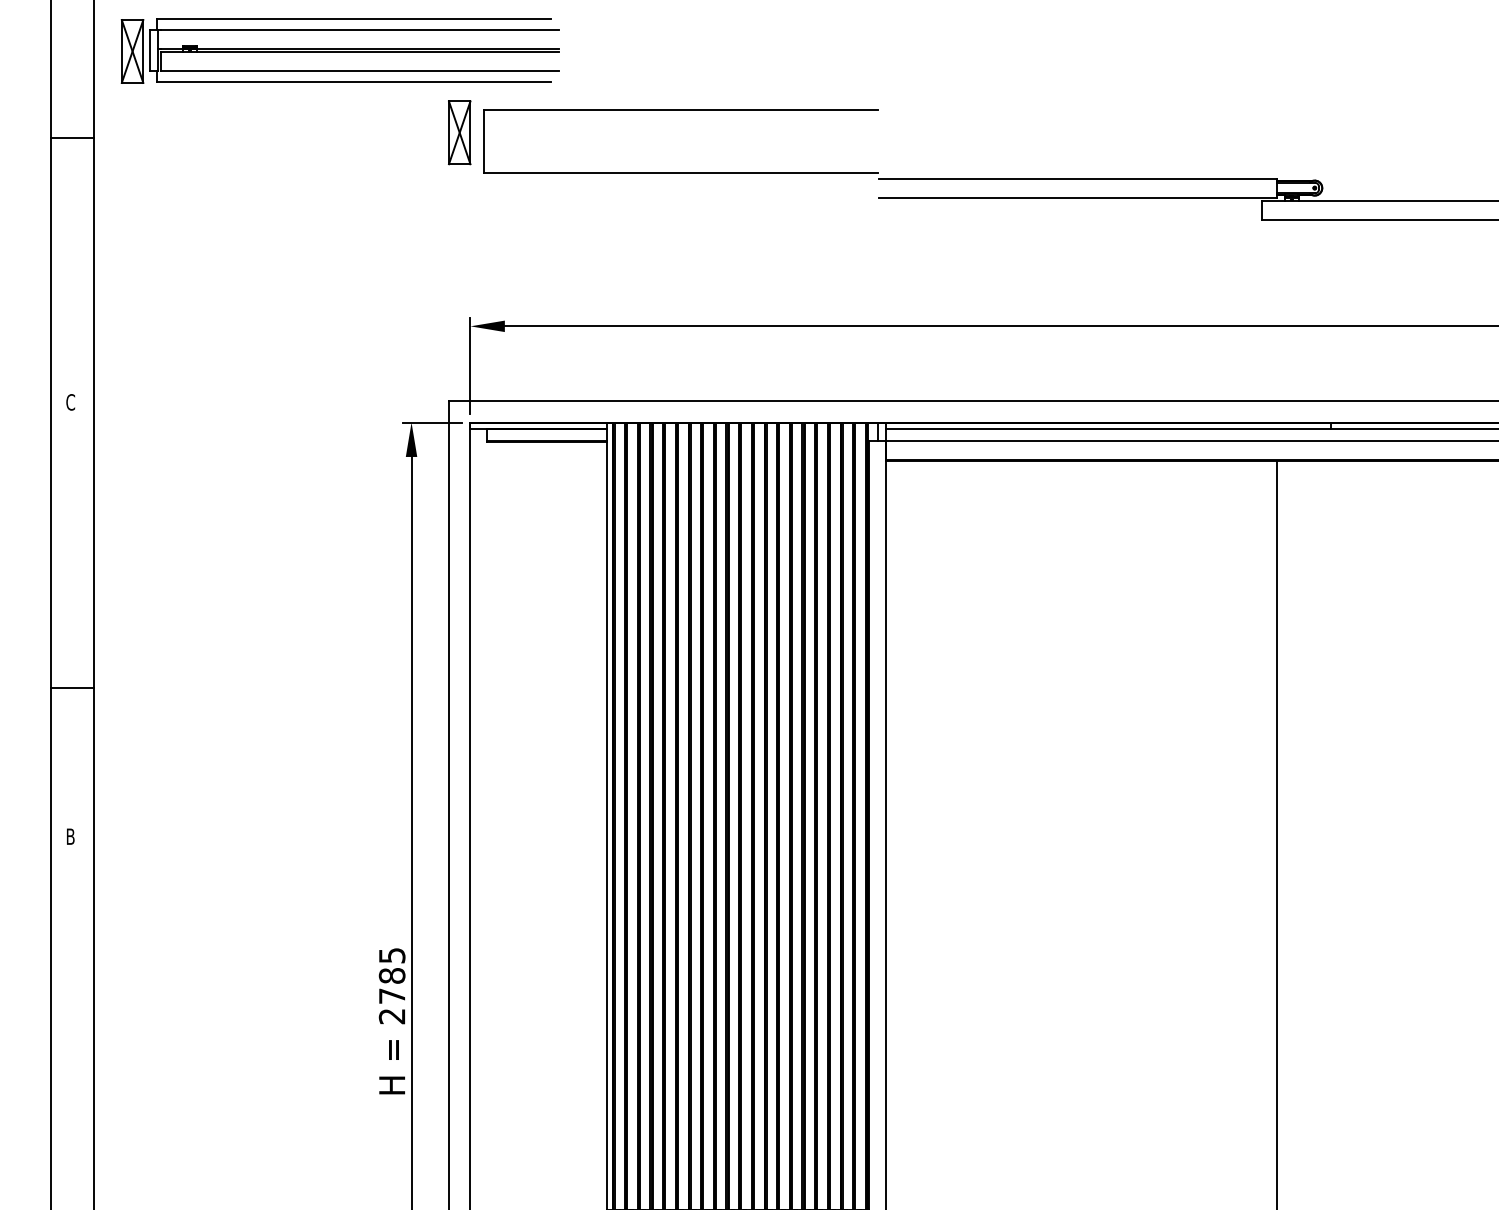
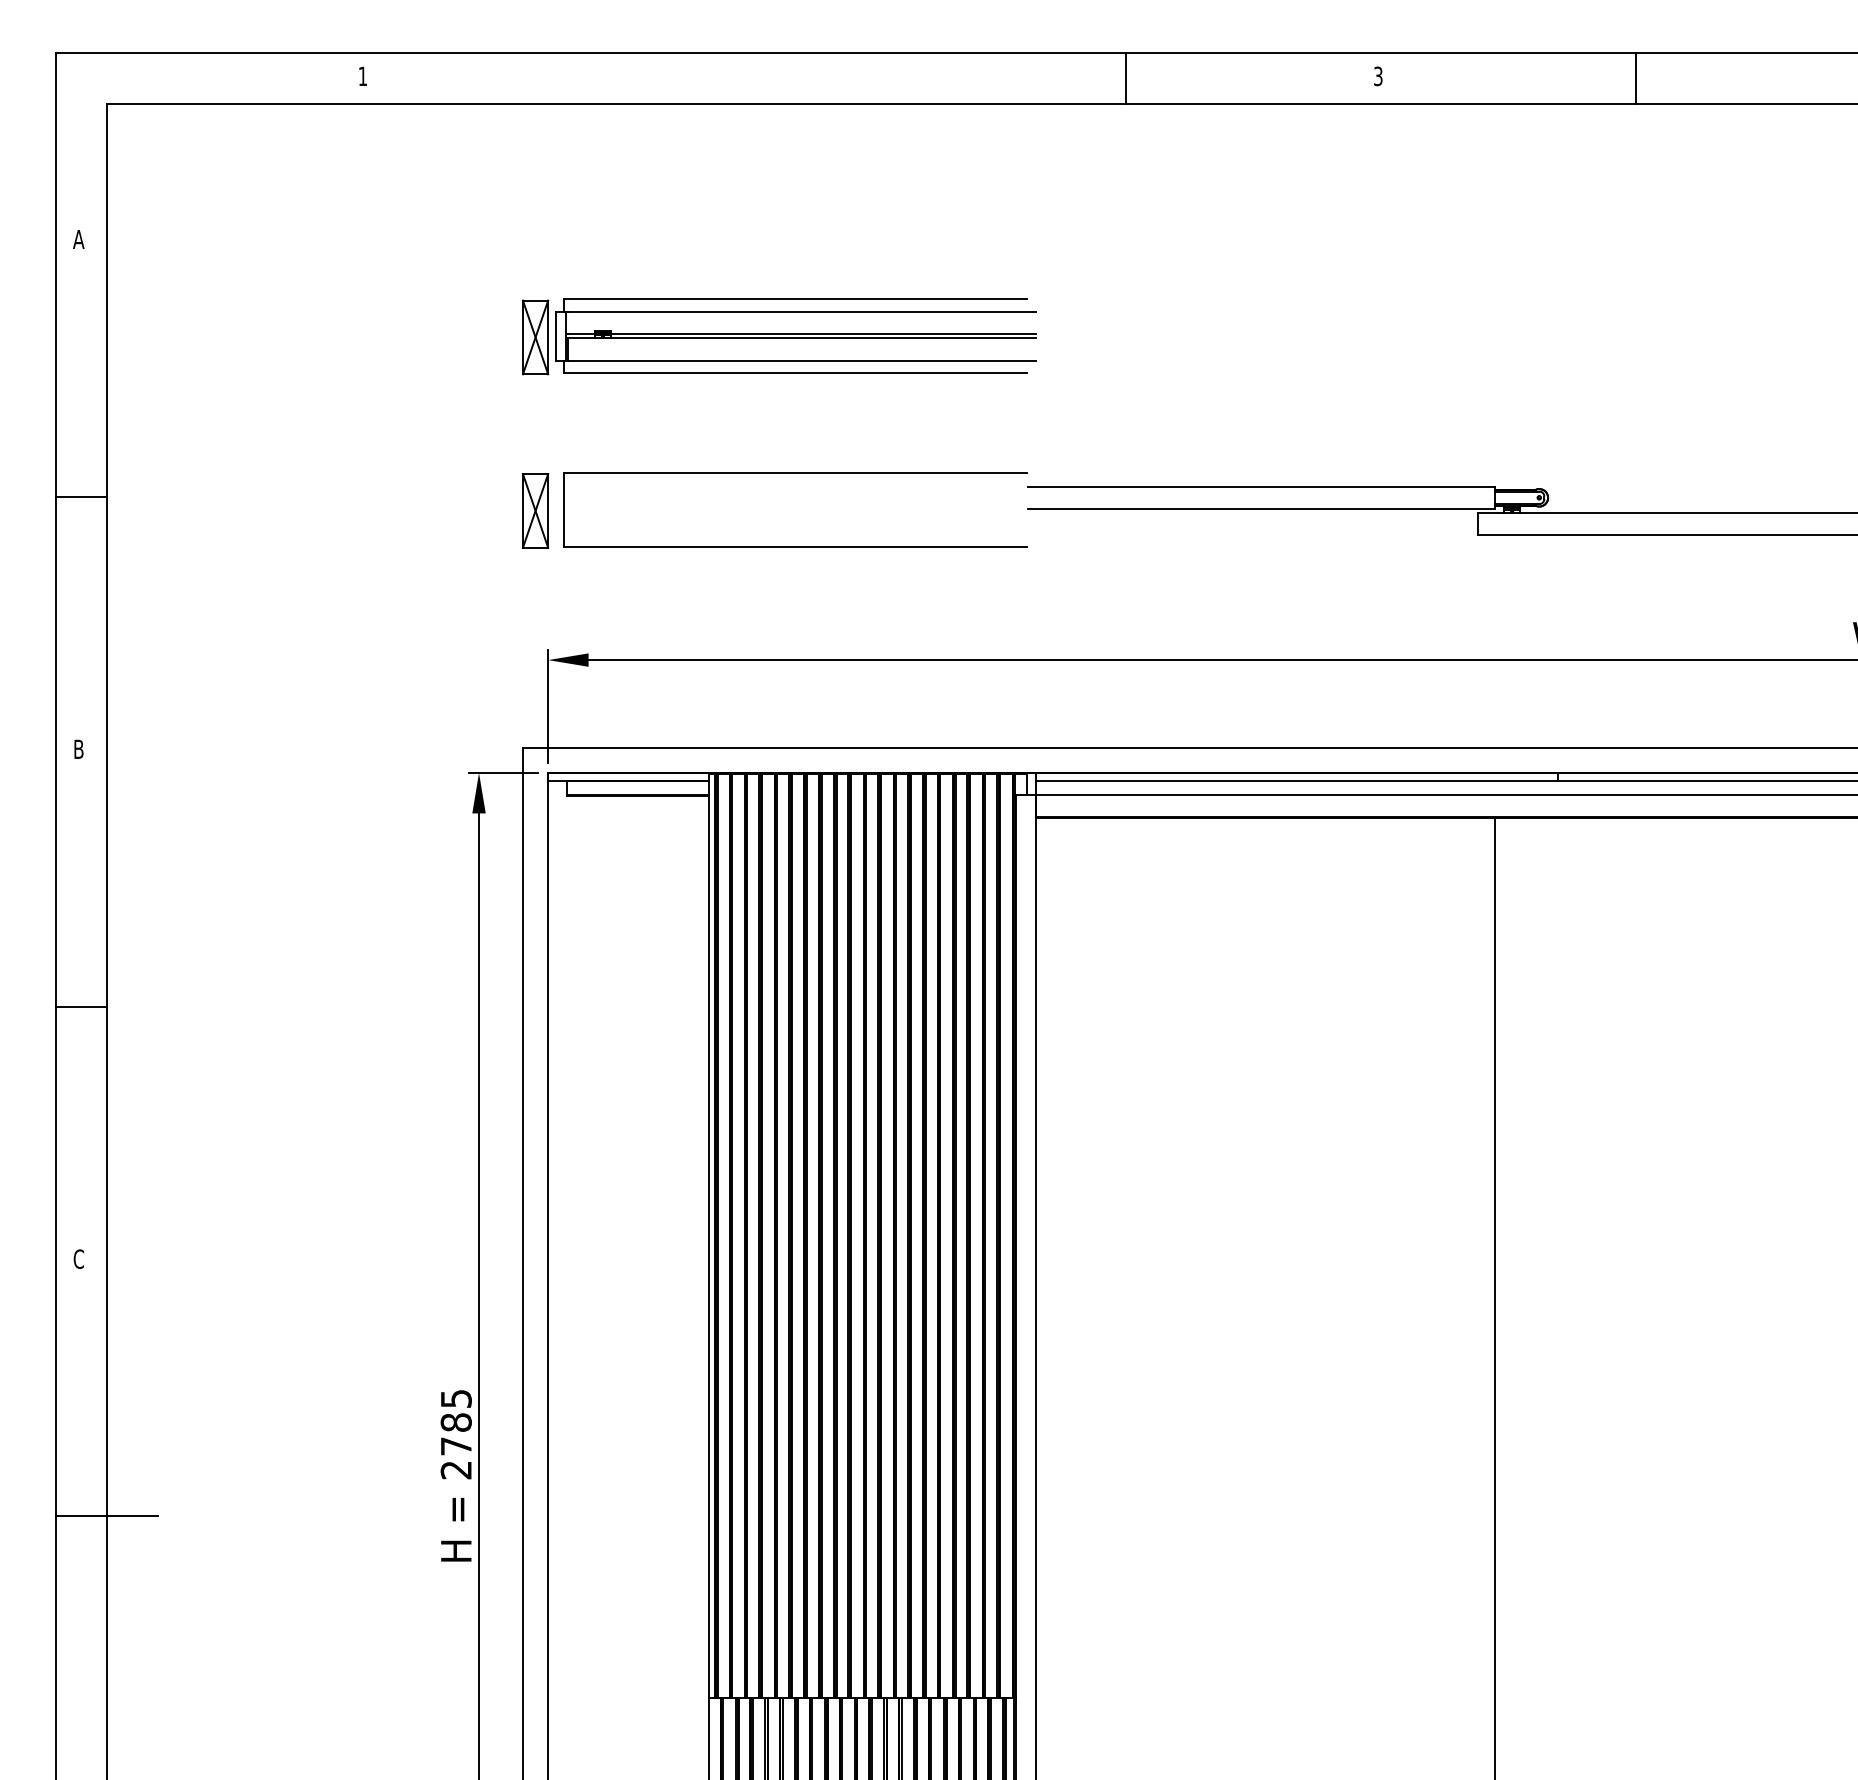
part: (340, 50) -> (779, 336), moved
part: (681, 110) -> (795, 473), moved
part: (459, 132) -> (535, 510), moved
line: (72, 137) -> (80, 496), moved
text: (70, 402) -> (78, 749), C -> B
line: (72, 687) -> (80, 1006), moved
text: (70, 836) -> (78, 1258), B -> C
line: (94, 1055) -> (106, 1516), added

